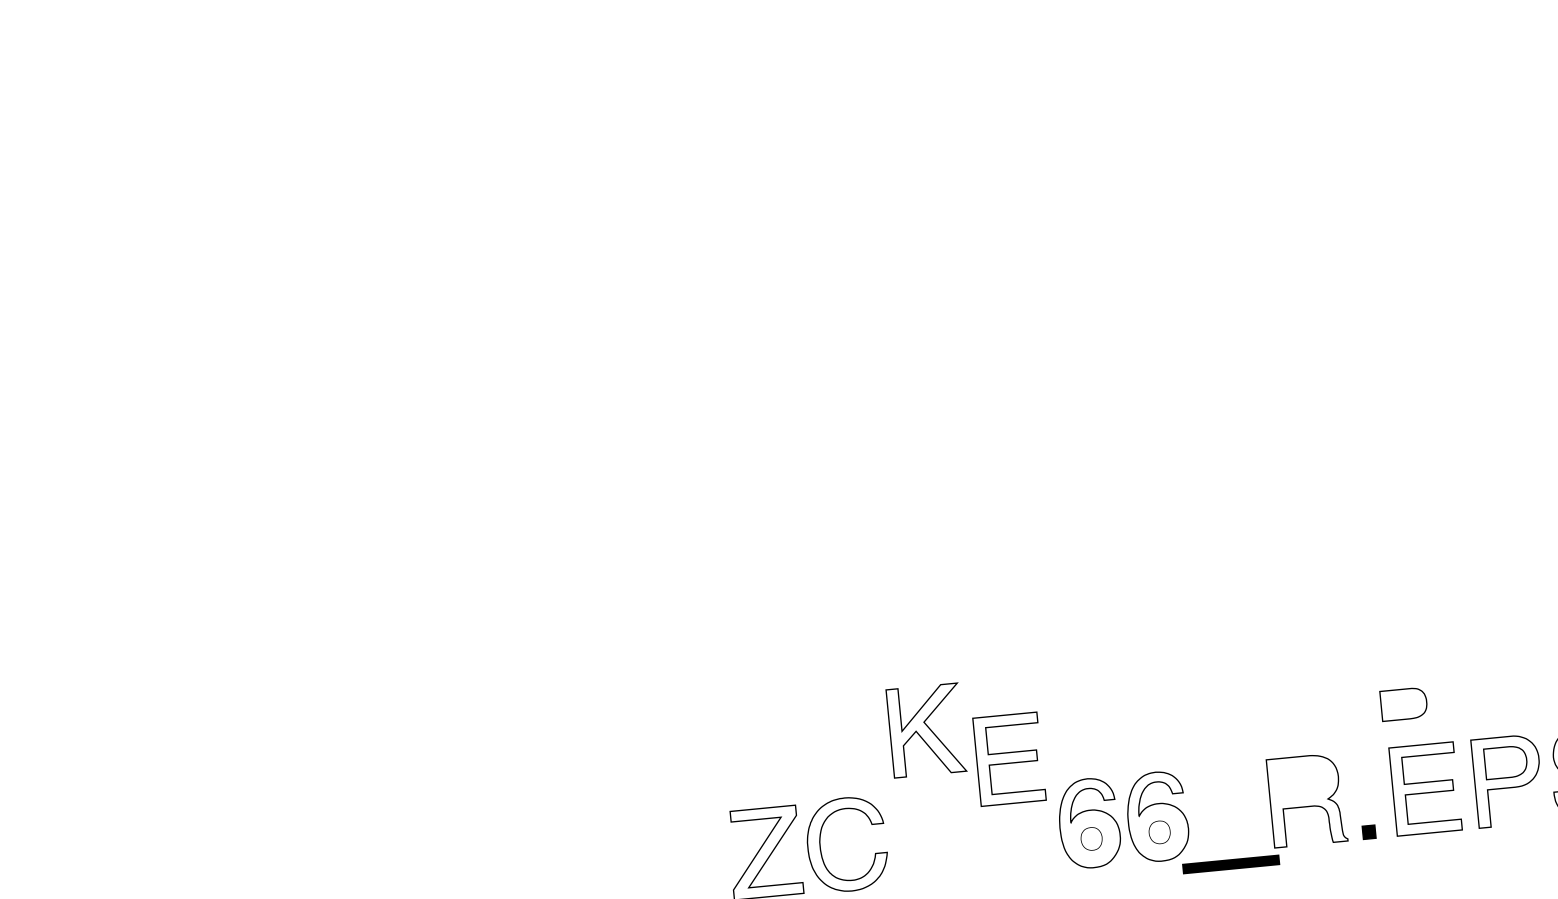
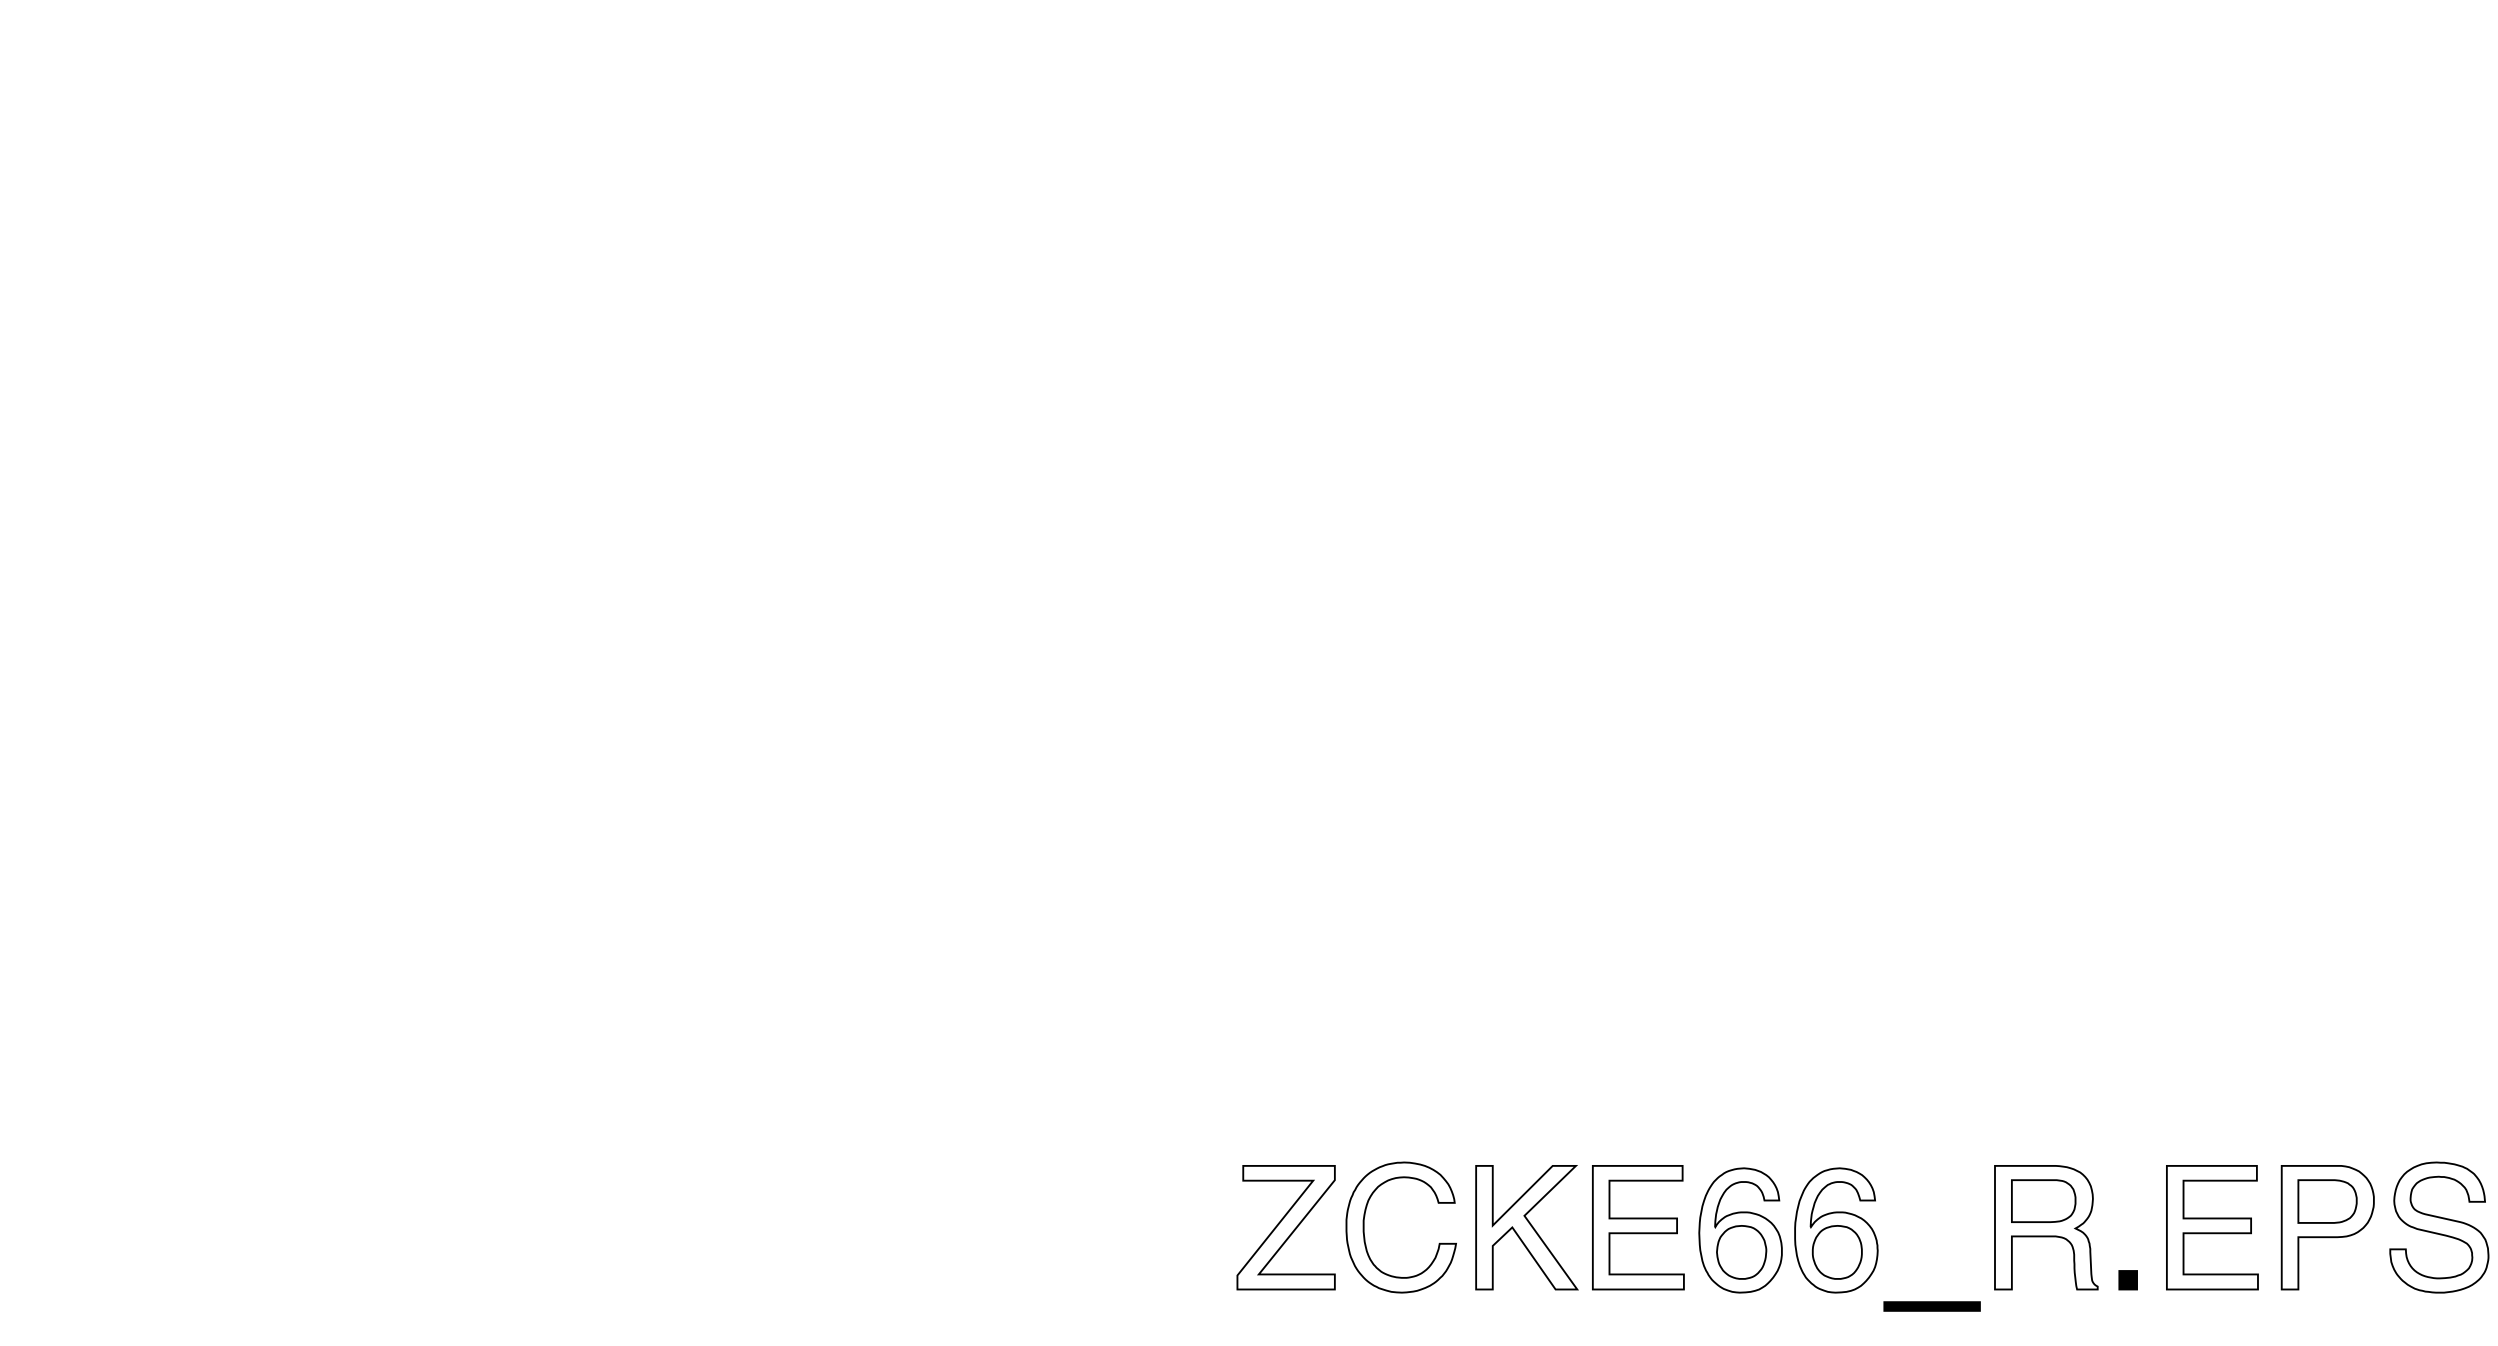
part: (1403, 703) -> (2043, 1200), moved
part: (926, 730) -> (1526, 1227), moved
part: (1009, 759) -> (1638, 1227), moved
part: (1159, 832) -> (1836, 1252), size x1.67
part: (1091, 839) -> (1741, 1252), size x1.67
part: (1230, 864) -> (1931, 1306), size x0.71

